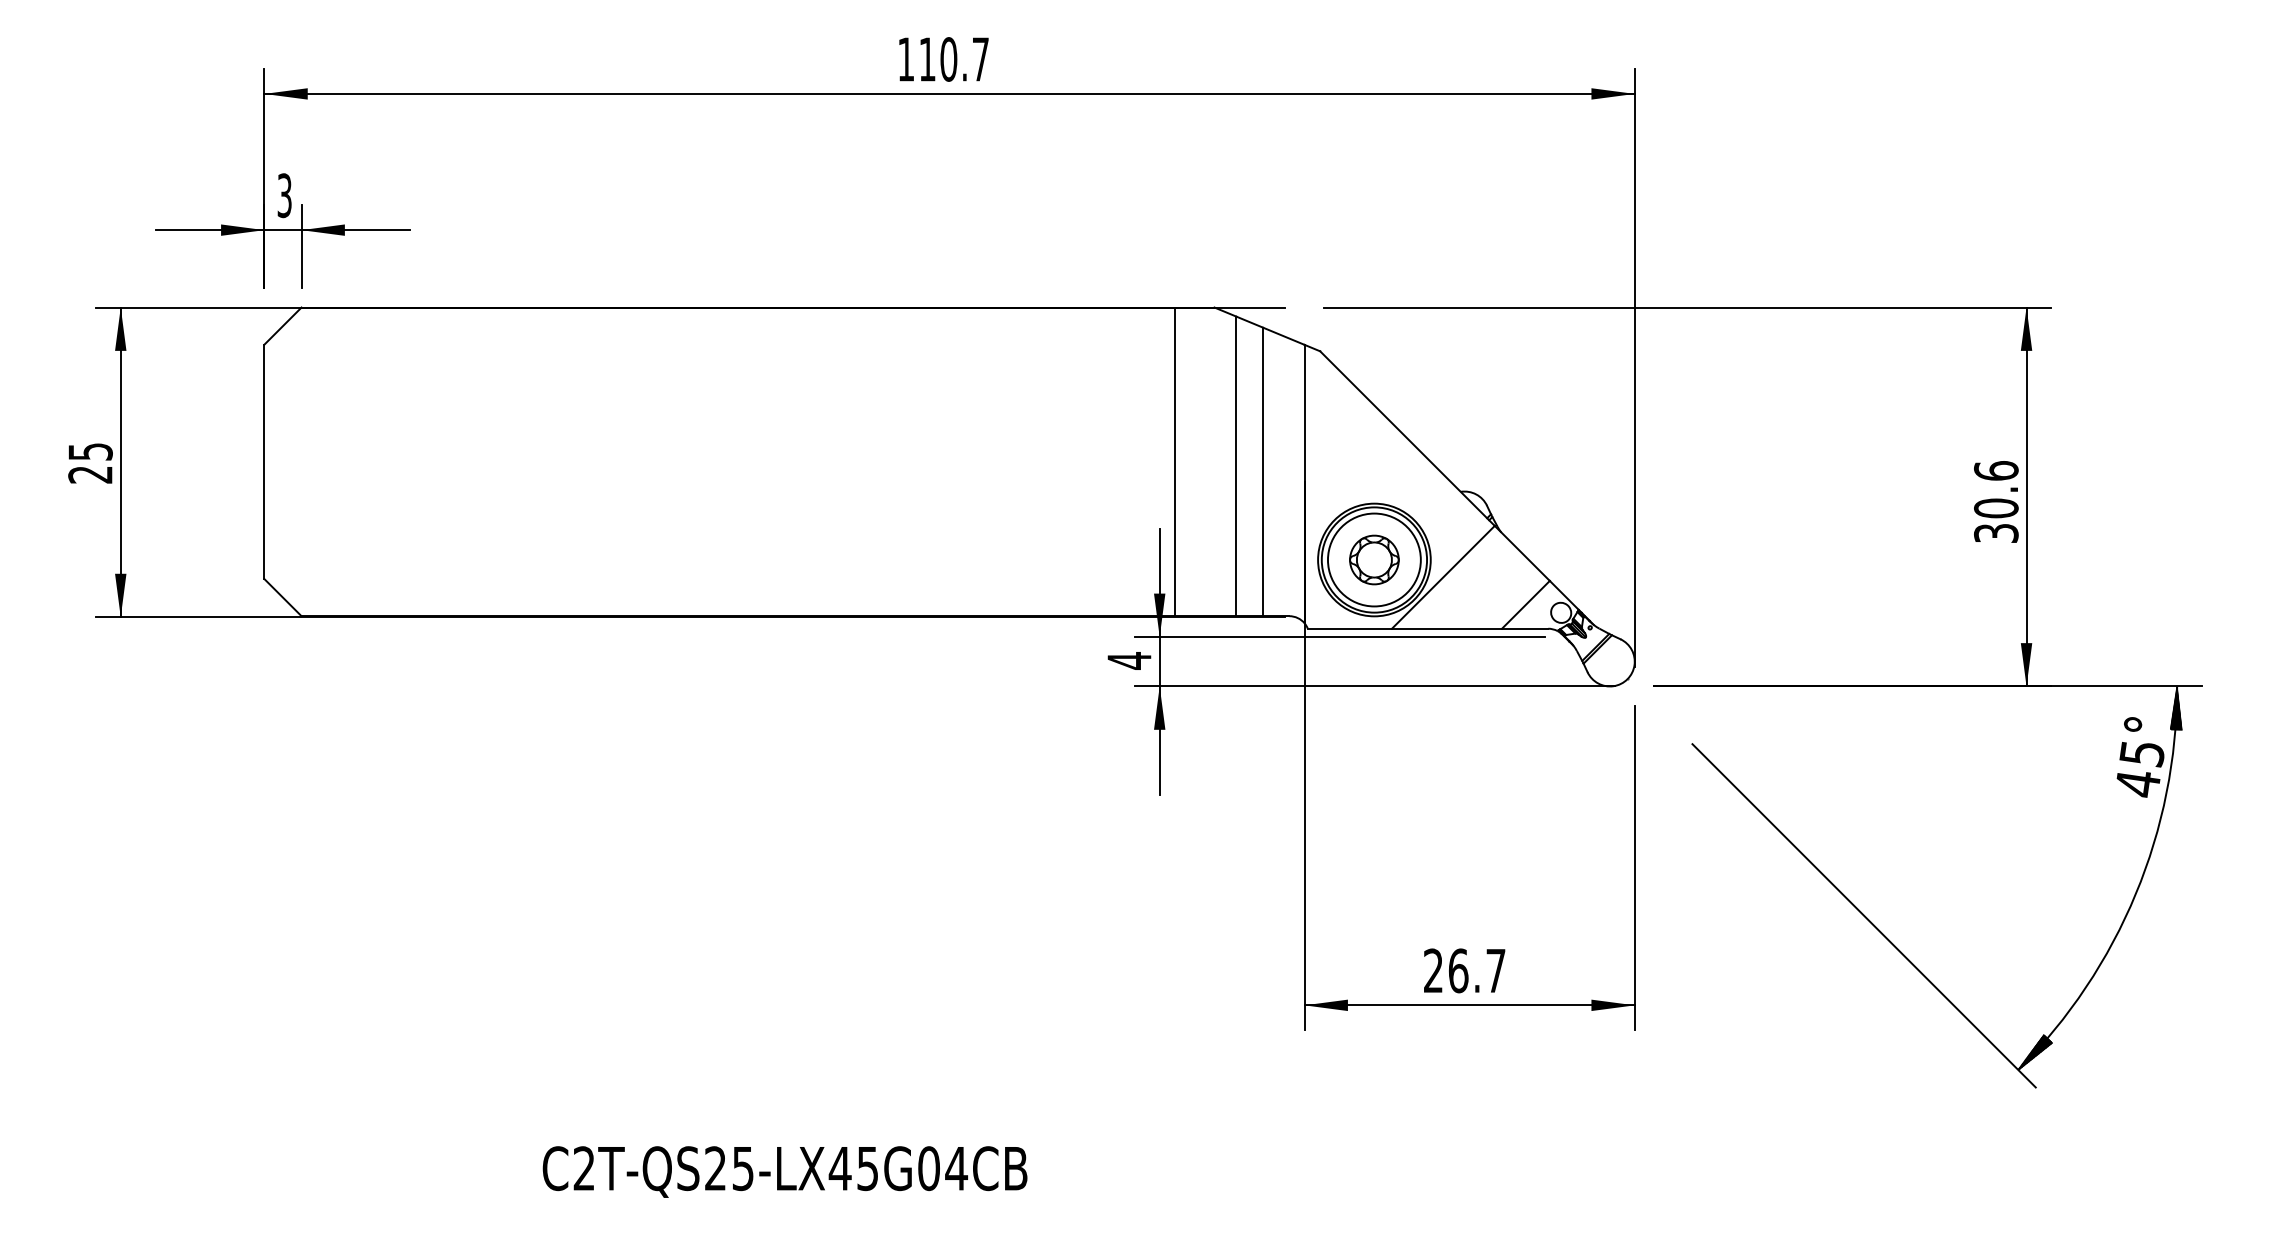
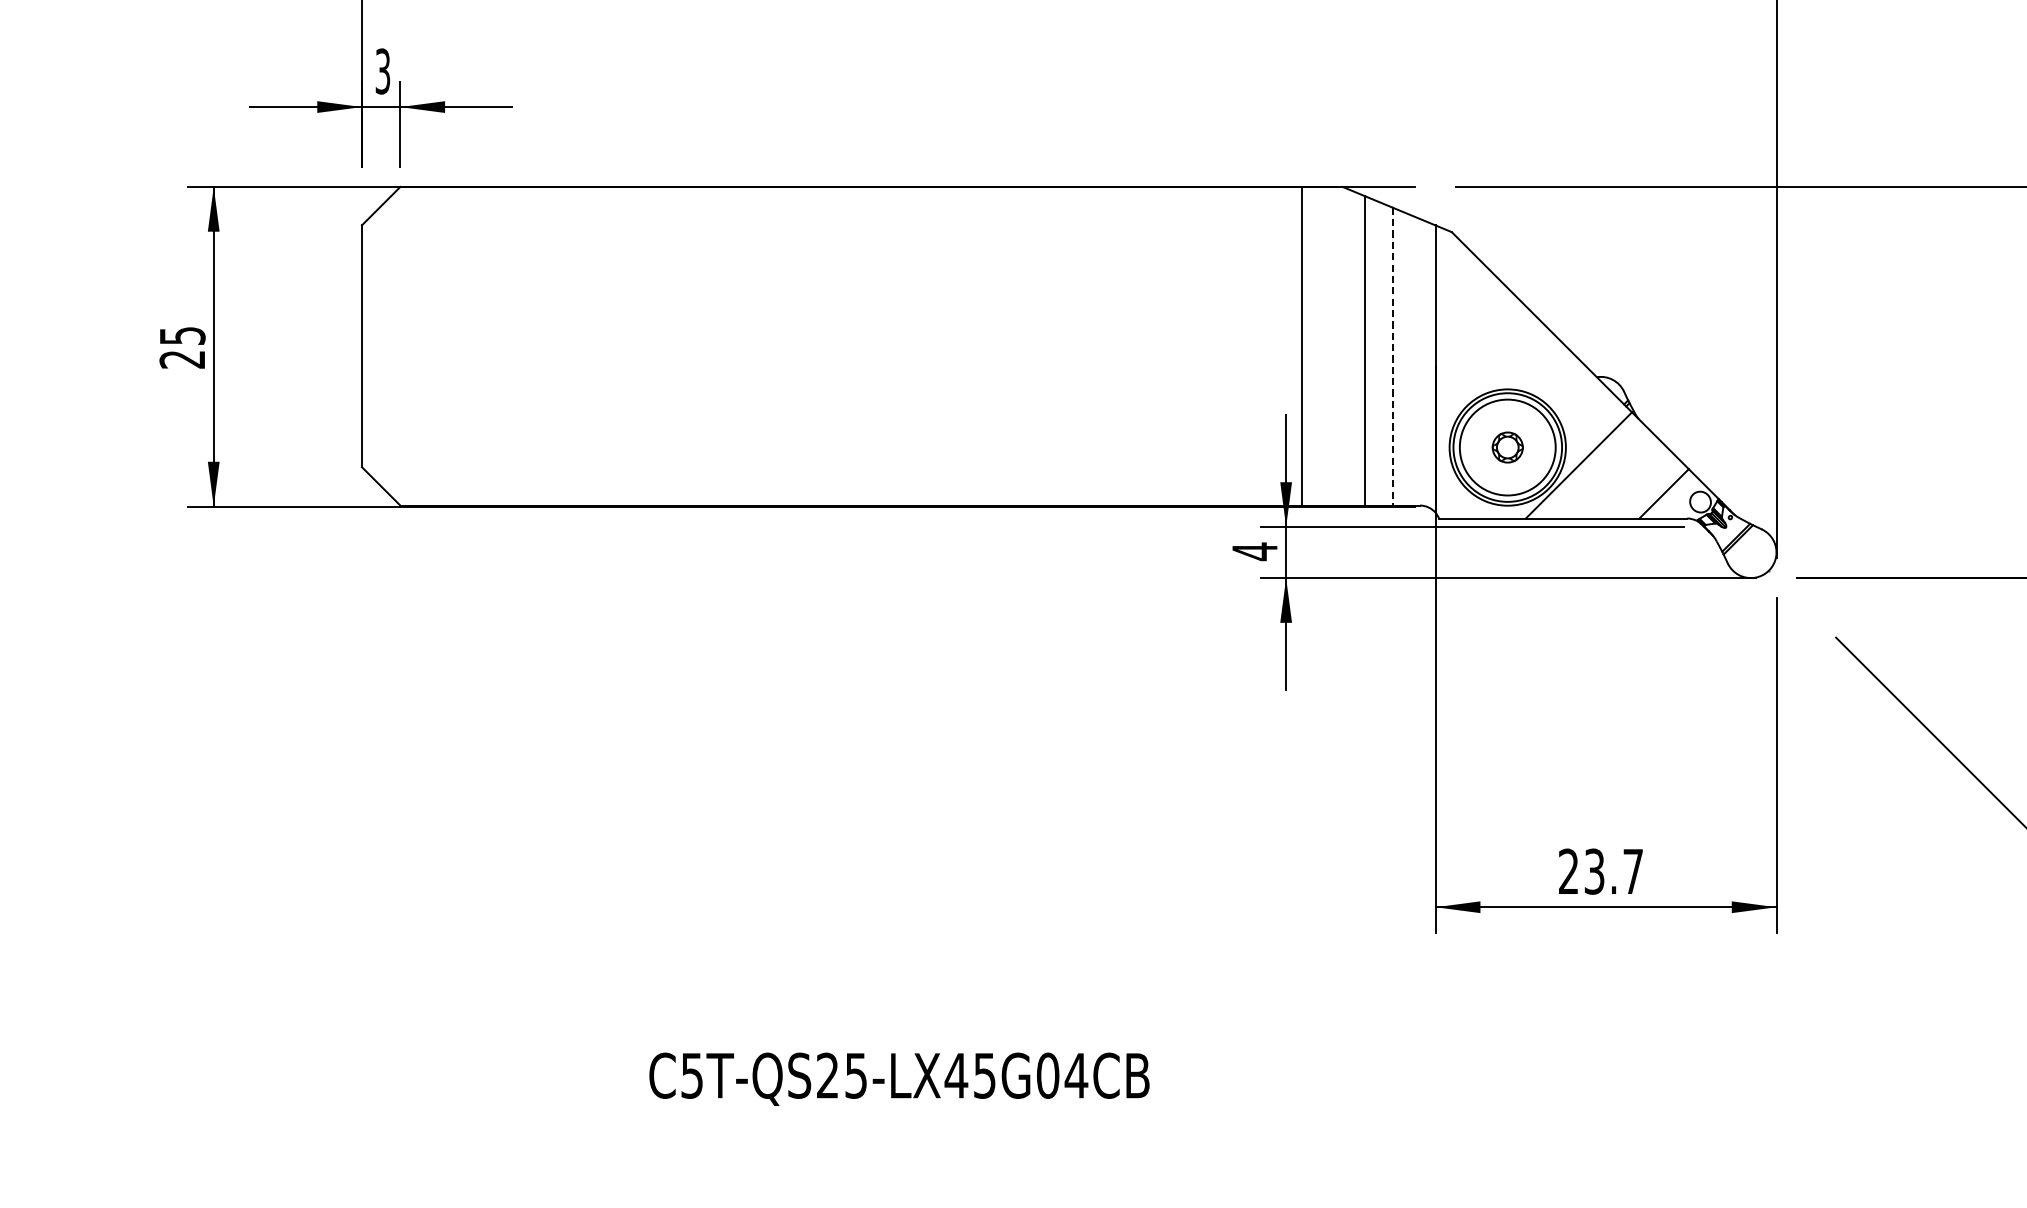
line: (1263, 472) -> (1393, 357), solid -> dashed
part: (1374, 559) -> (1507, 447), size x0.6
text: (1458, 970) -> (1594, 871), 26.7 -> 23.7
text: (583, 1168) -> (691, 1075), C2T-QS25-LX45G04CB -> C5T-QS25-LX45G04CB

